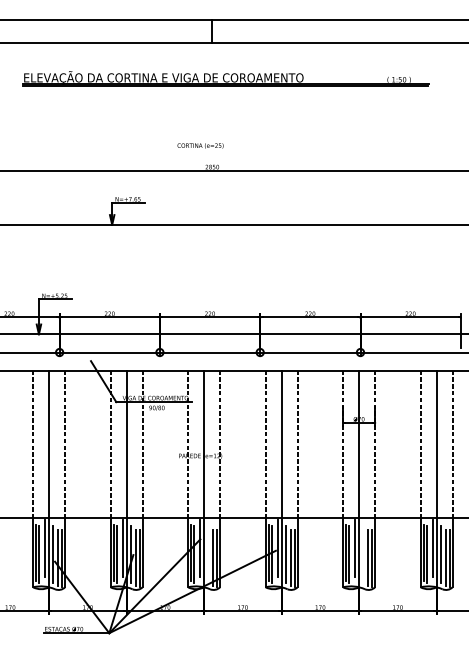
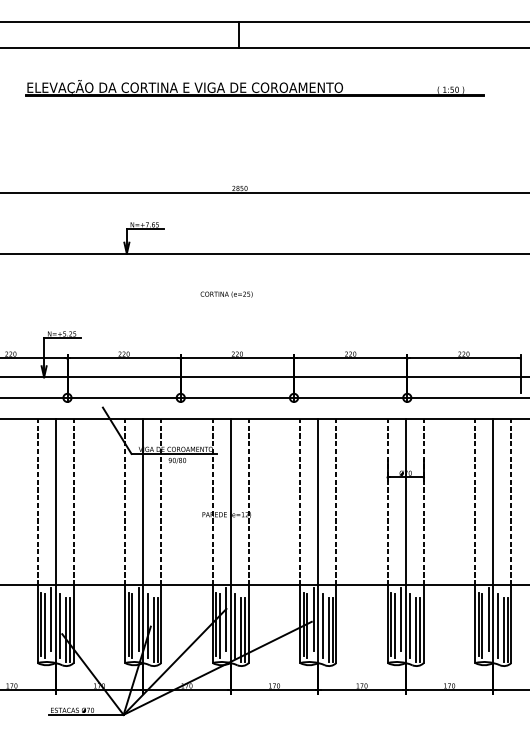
text: (200, 145) -> (226, 294), moved
line: (208, 554) -> (235, 626), added
line: (363, 554) -> (410, 626), added

